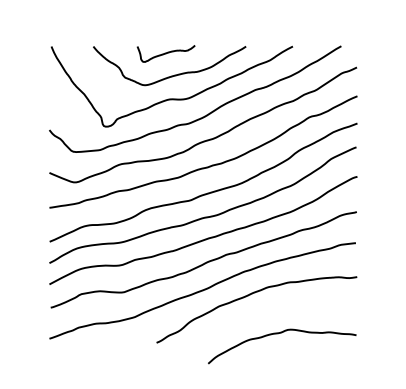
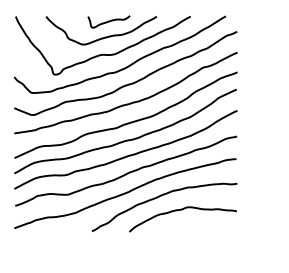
curve: (165, 53) -> (108, 21), moved
curve: (278, 334) -> (180, 210), moved

